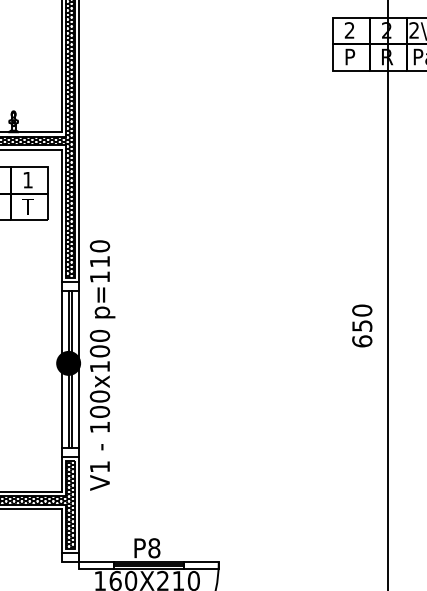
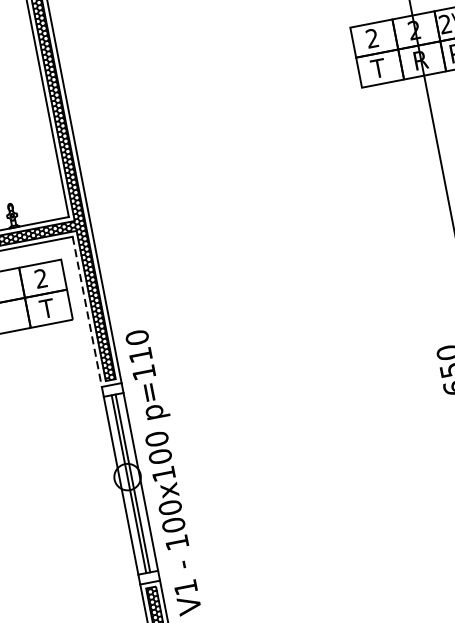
text: (349, 56) -> (377, 67), P -> T
text: (27, 179) -> (40, 278), 1 -> 2
line: (61, 216) -> (87, 312), solid -> dashed
fill: (68, 362) -> (127, 476), removed

